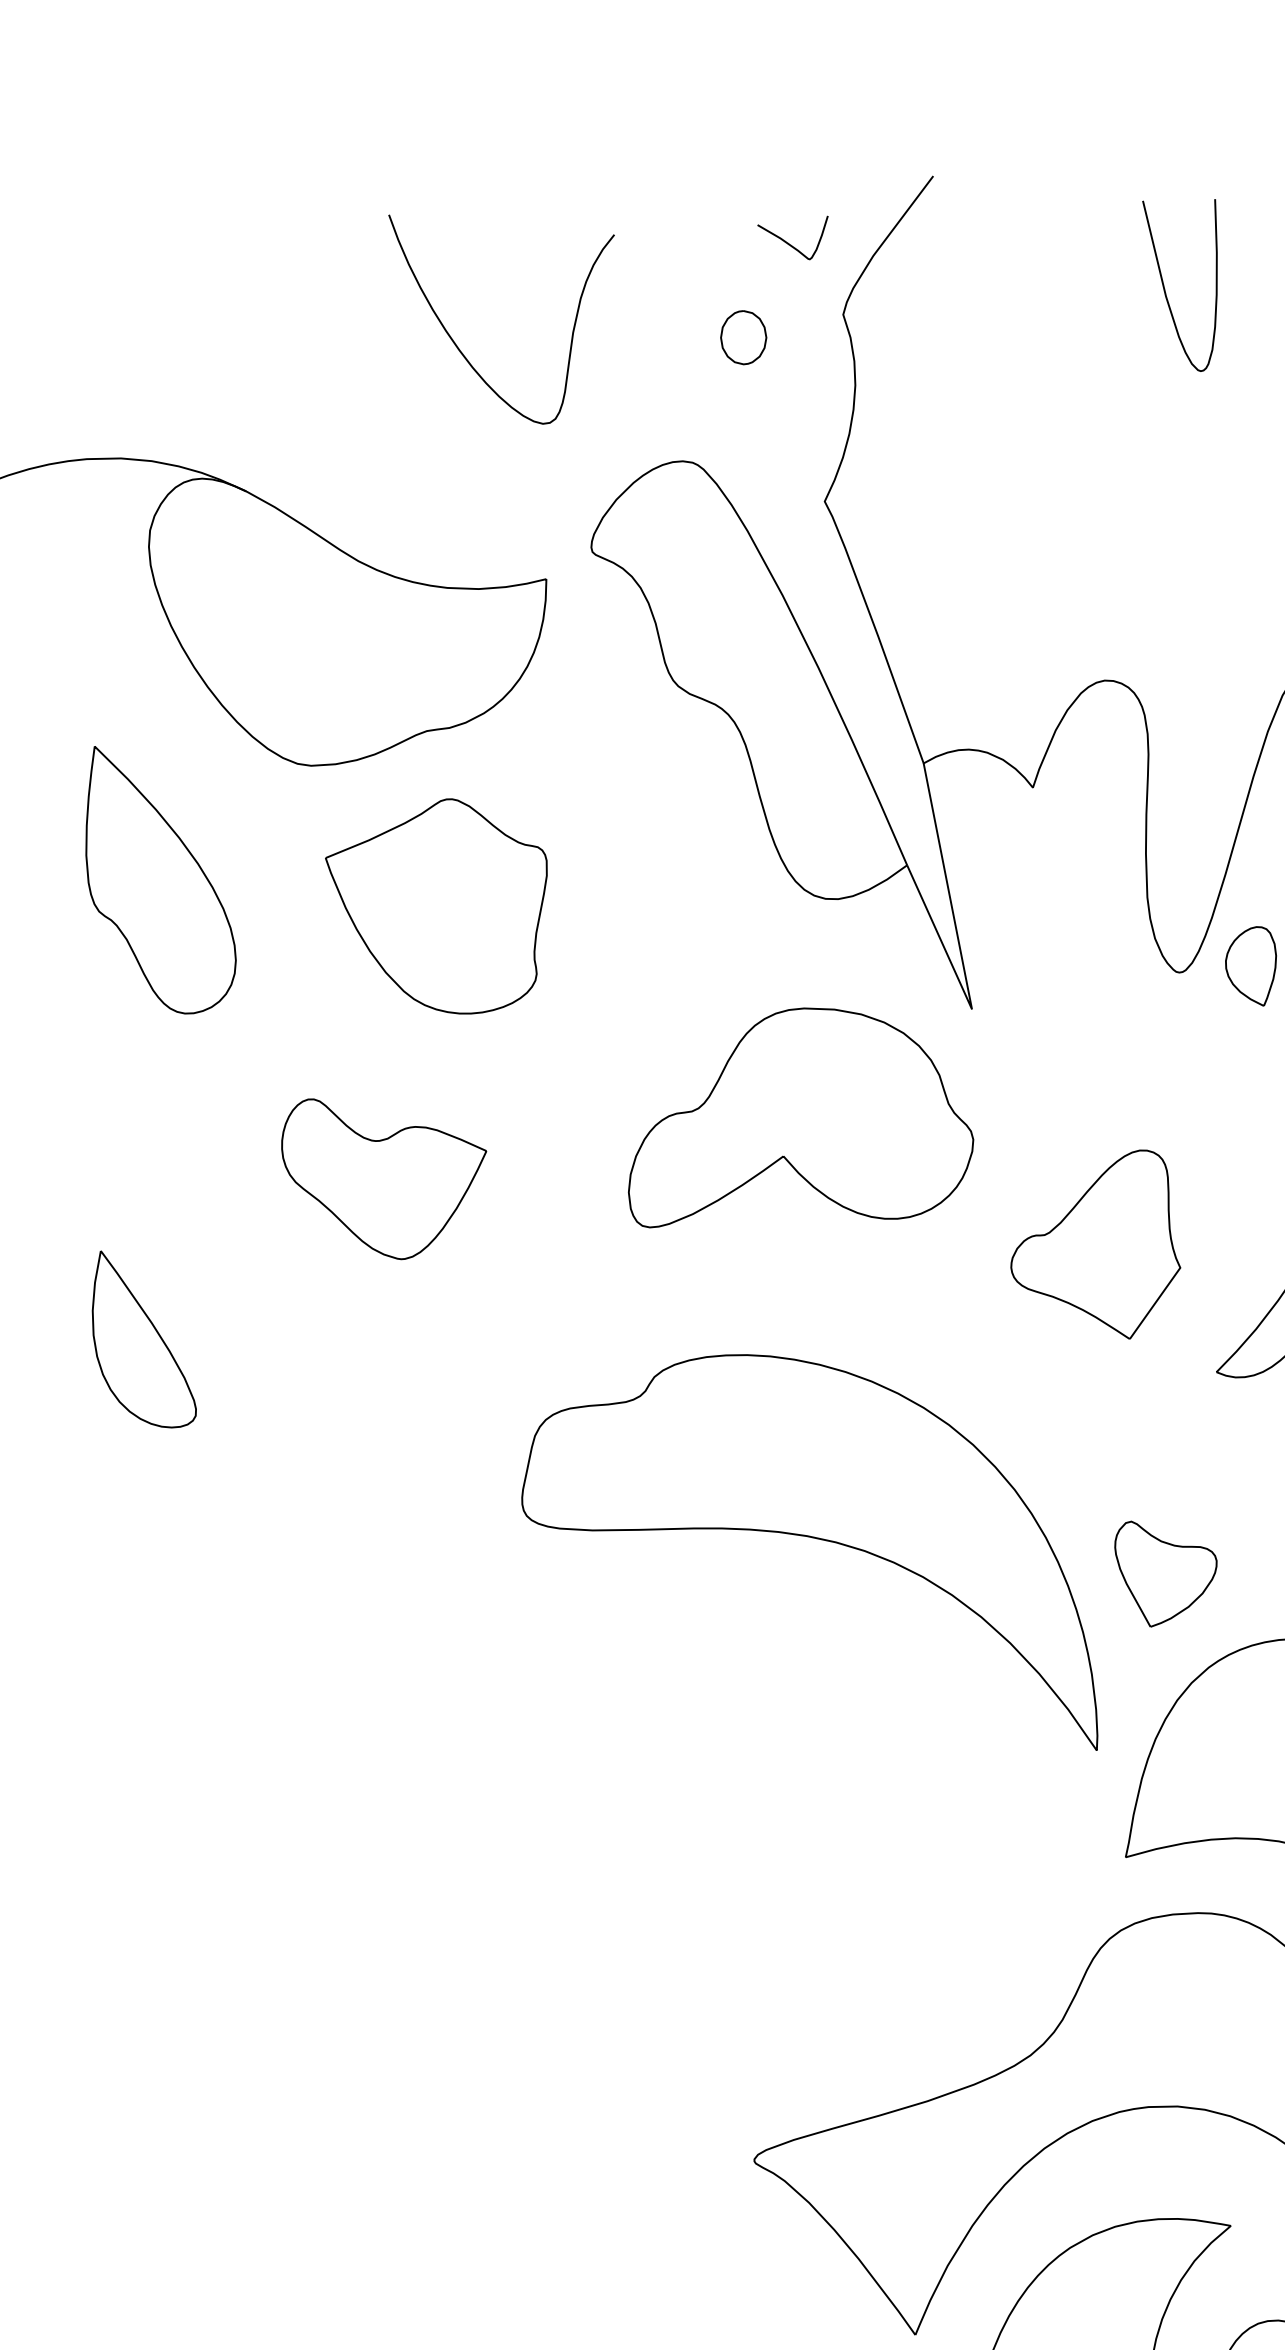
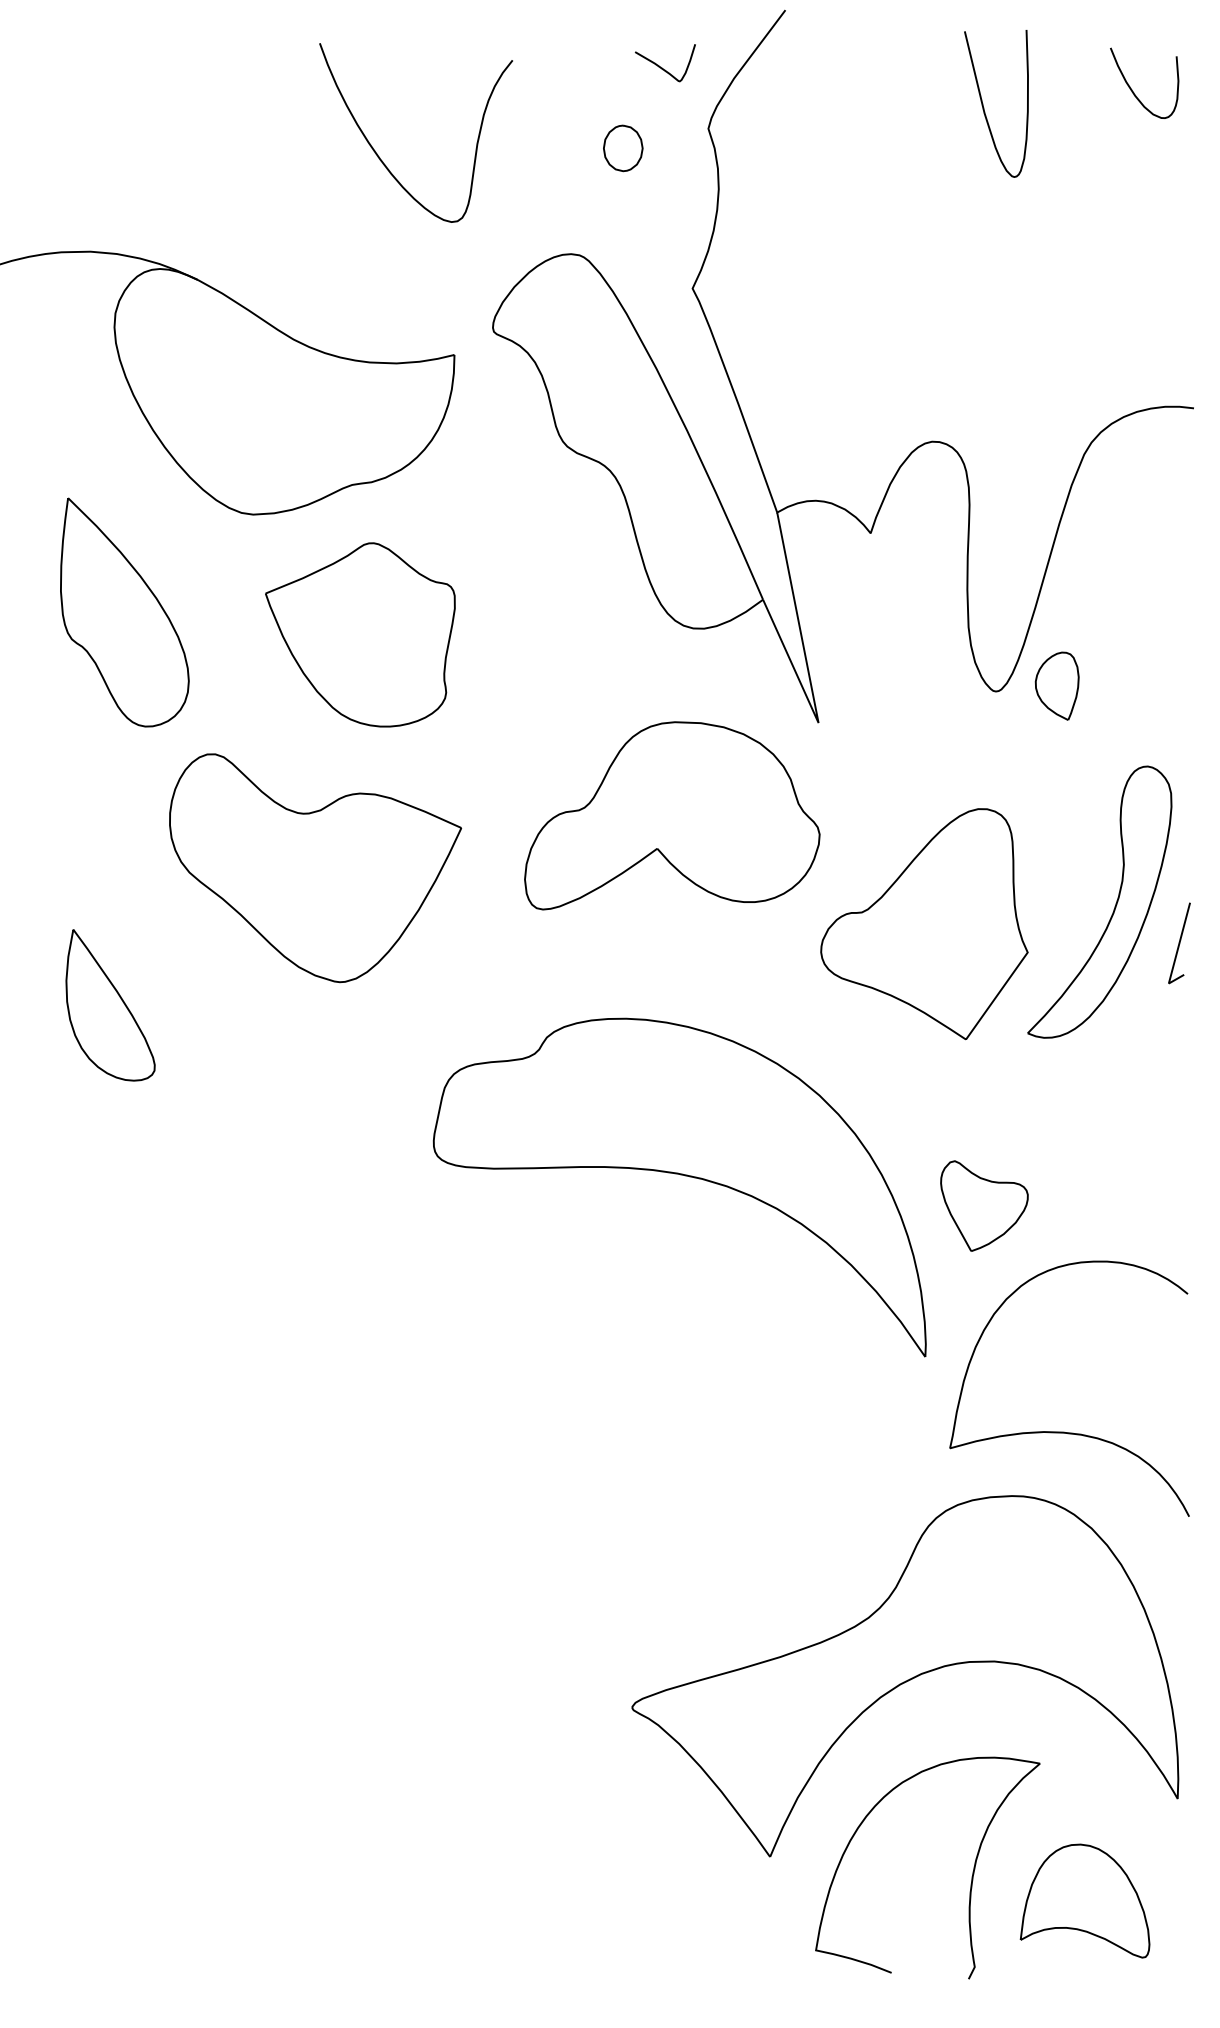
part: (383, 1179) -> (315, 868), size x1.67
part: (1095, 1244) -> (924, 924), size x1.43

